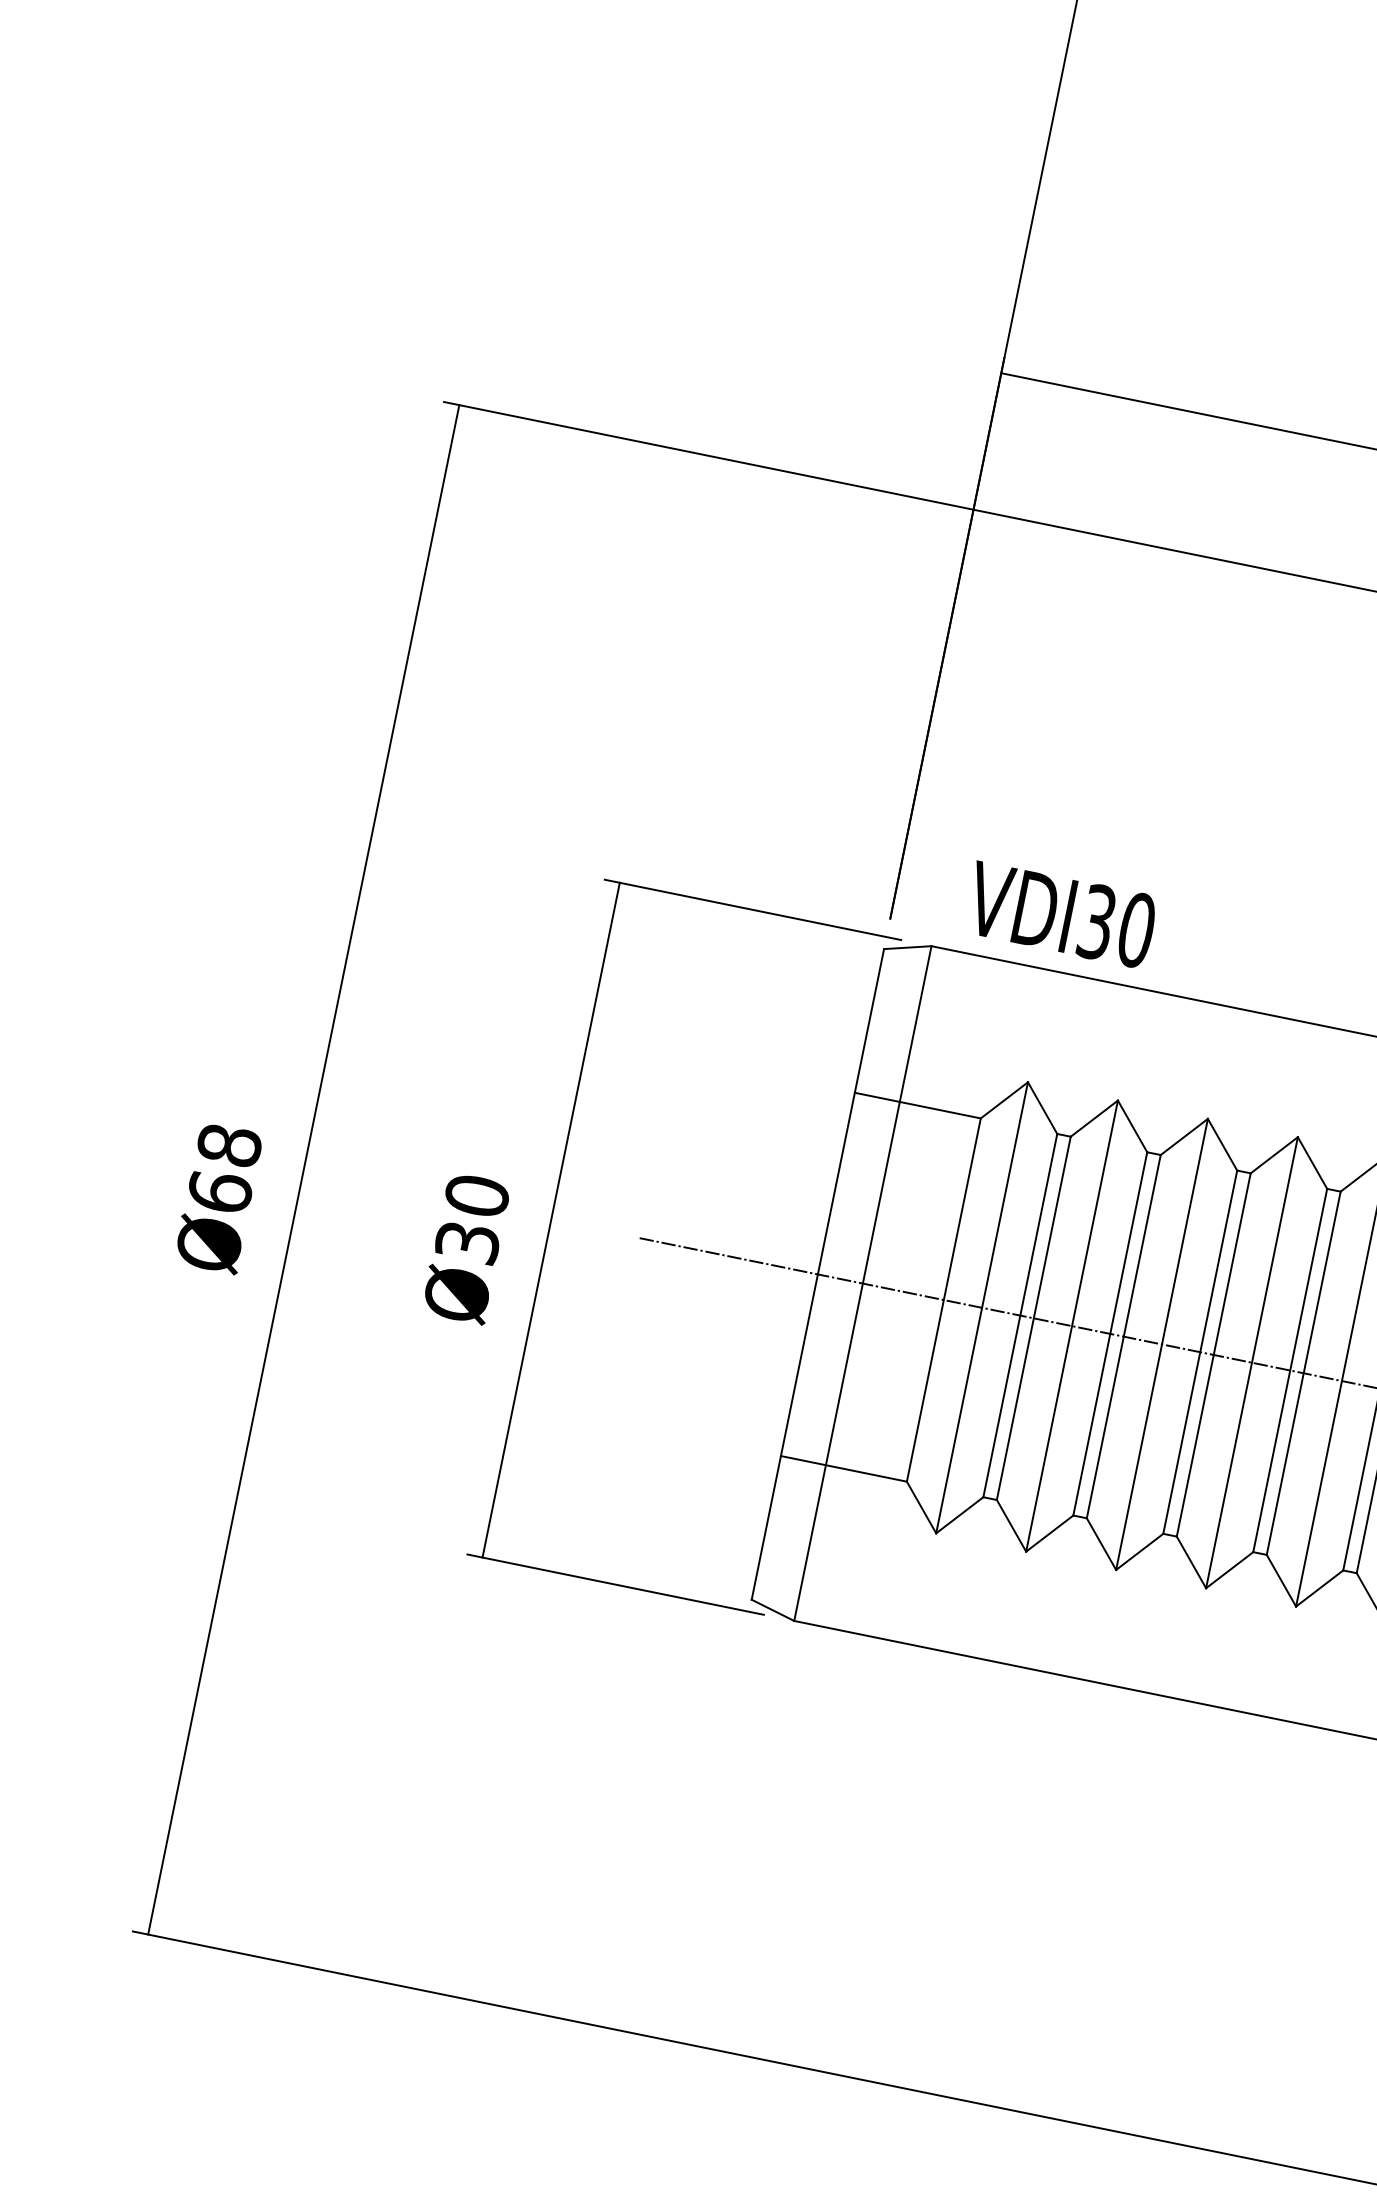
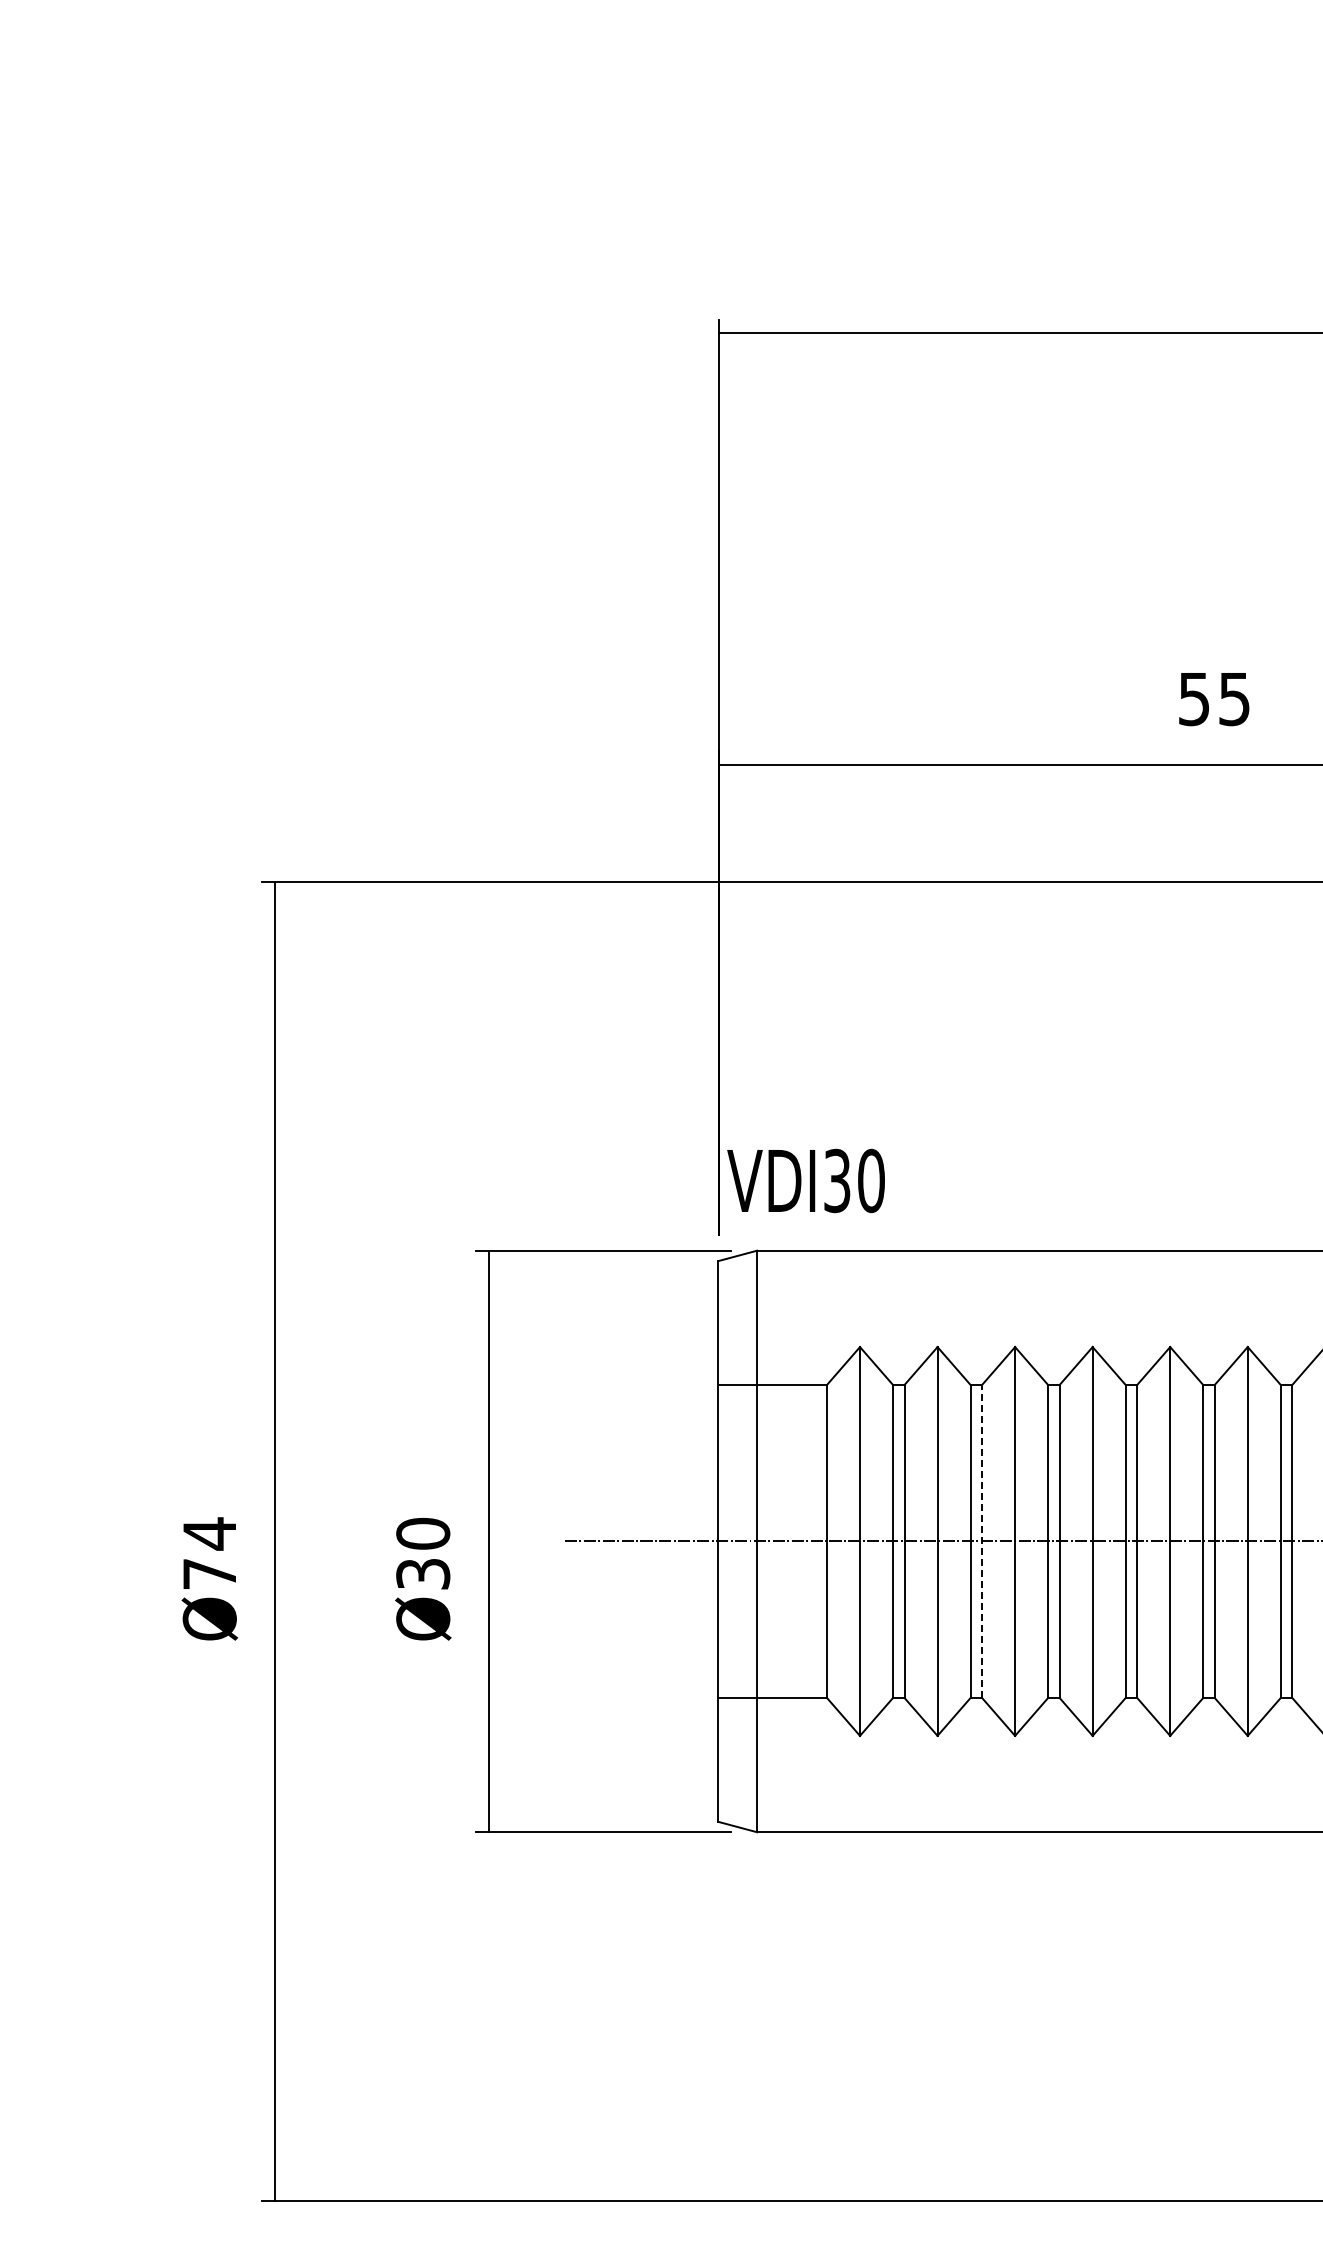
text: (1060, 914) -> (805, 1180), moved
text: (224, 1168) -> (209, 1553), Ø68 -> Ø74
line: (1124, 1336) -> (982, 1541), solid -> dashed

